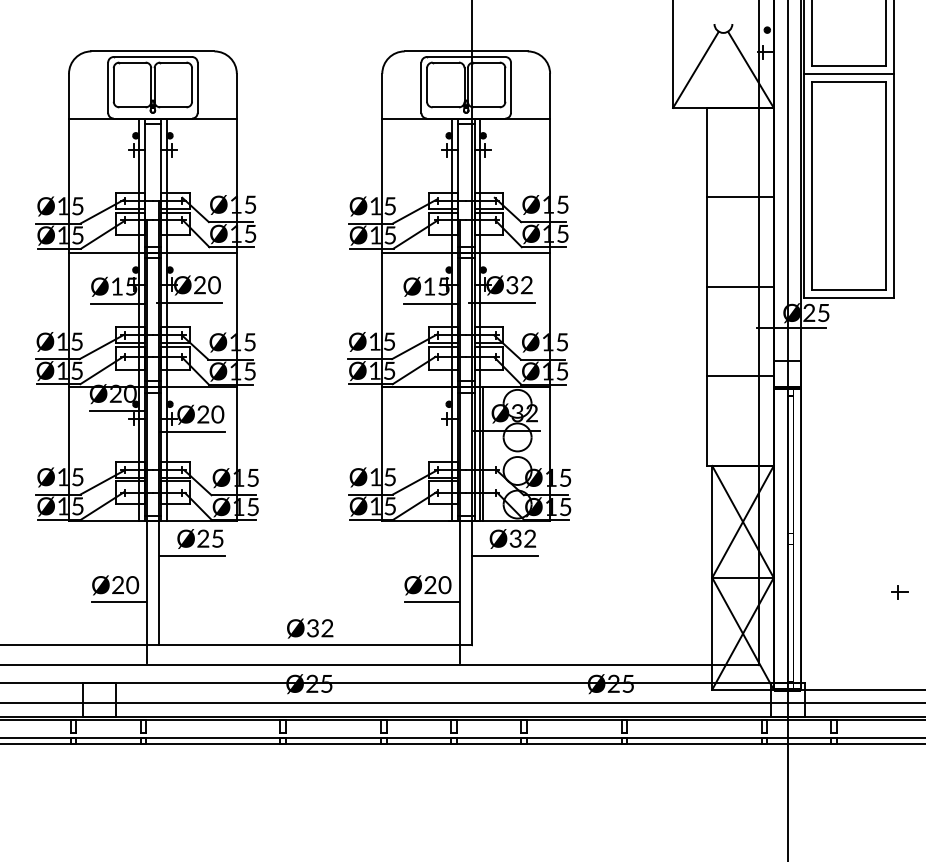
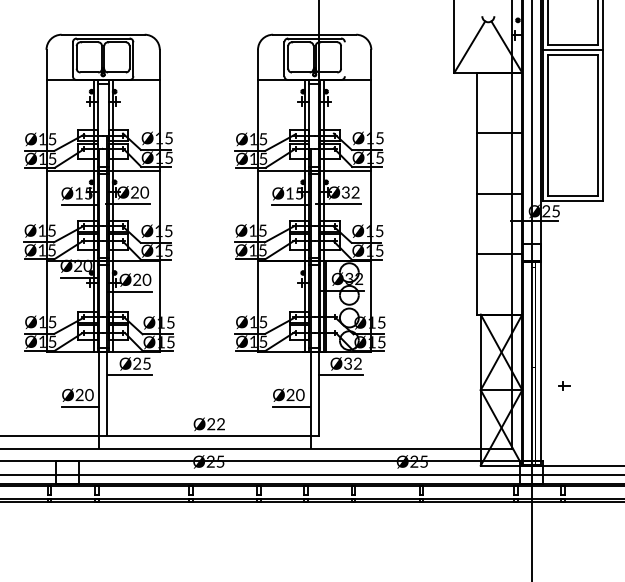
line: (510, 88) -> (344, 59), removed
part: (899, 591) -> (564, 385), moved
text: (313, 631) -> (211, 426), Ø32 -> Ø22

